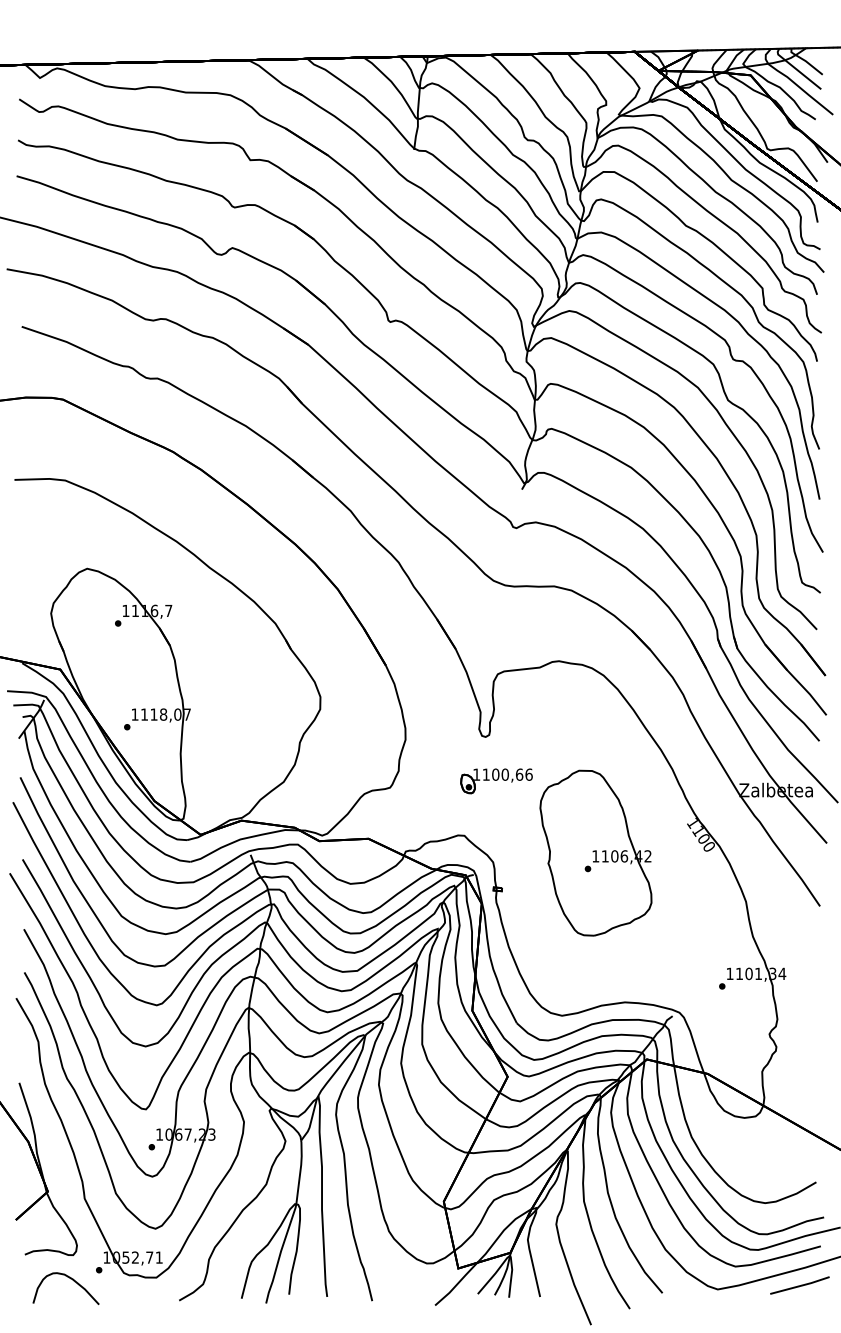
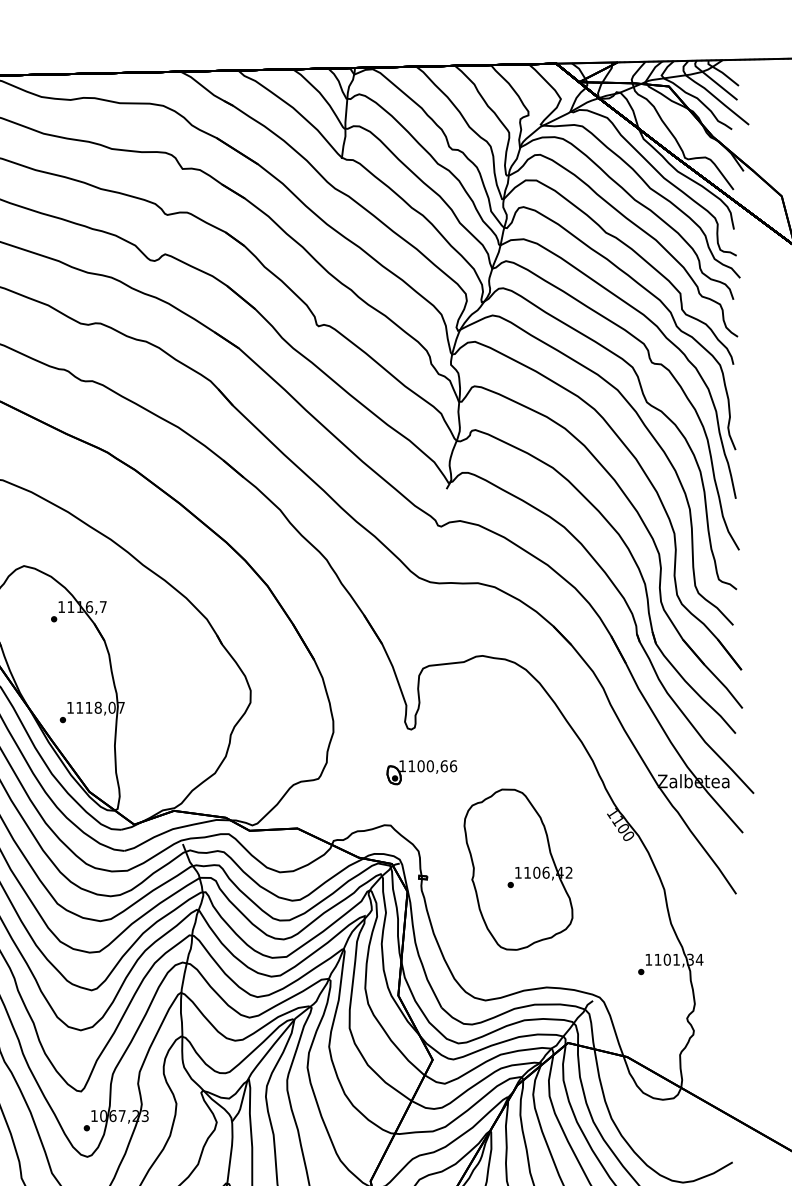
part: (595, 852) -> (518, 869), moved

